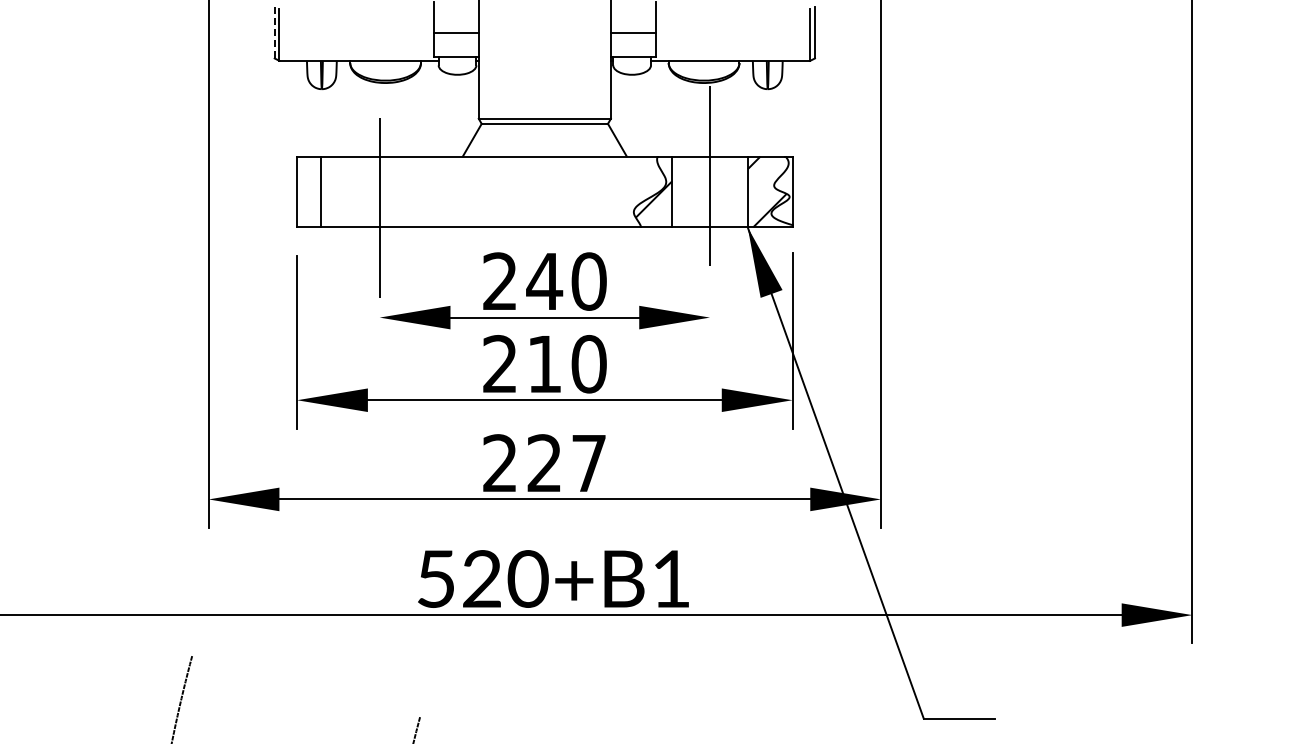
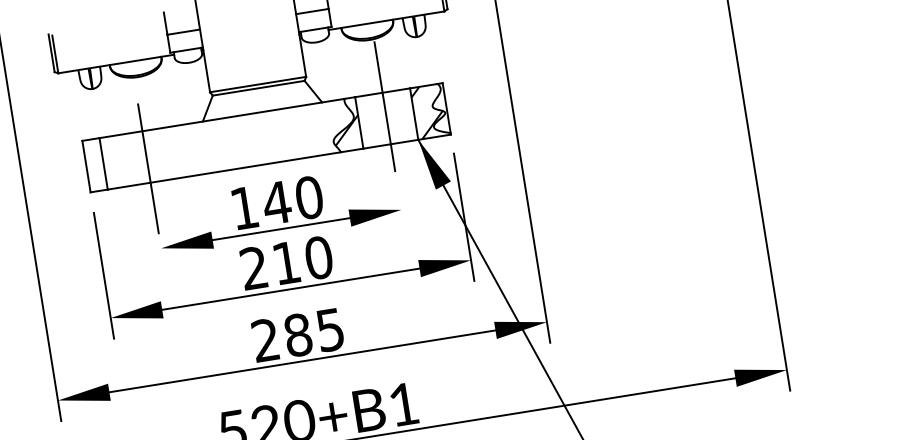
line: (274, 32) -> (51, 53), dashed -> solid
text: (499, 280) -> (243, 207), 240 -> 140
text: (566, 463) -> (314, 332), 227 -> 285

